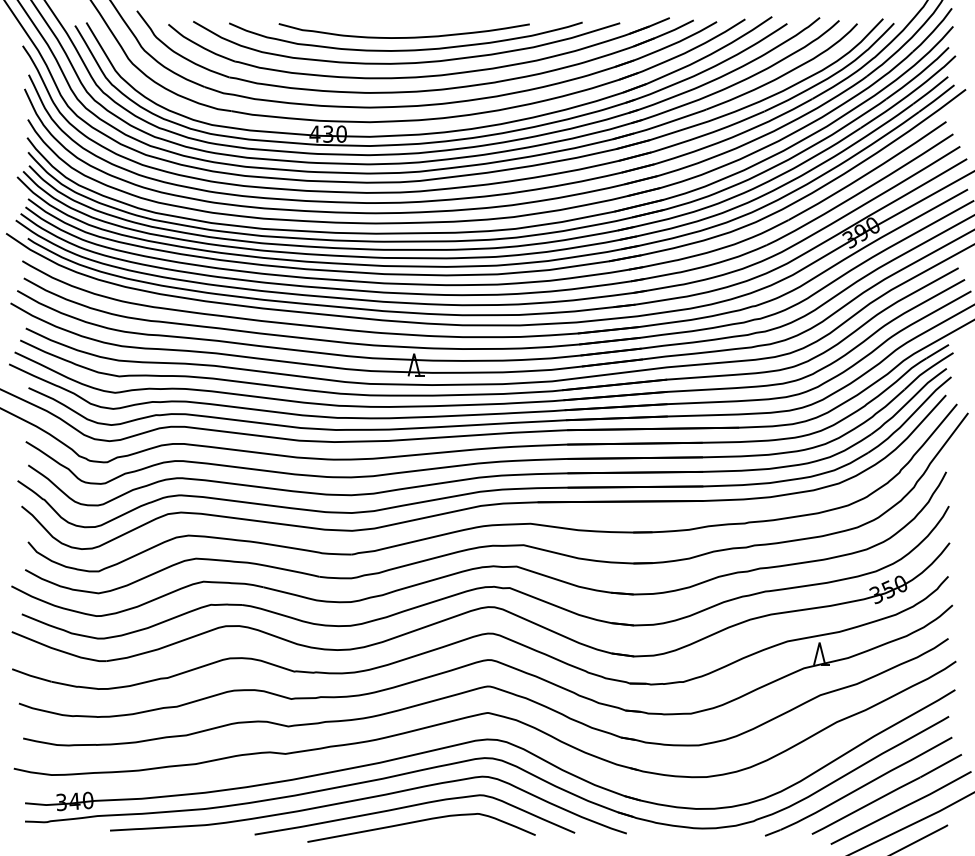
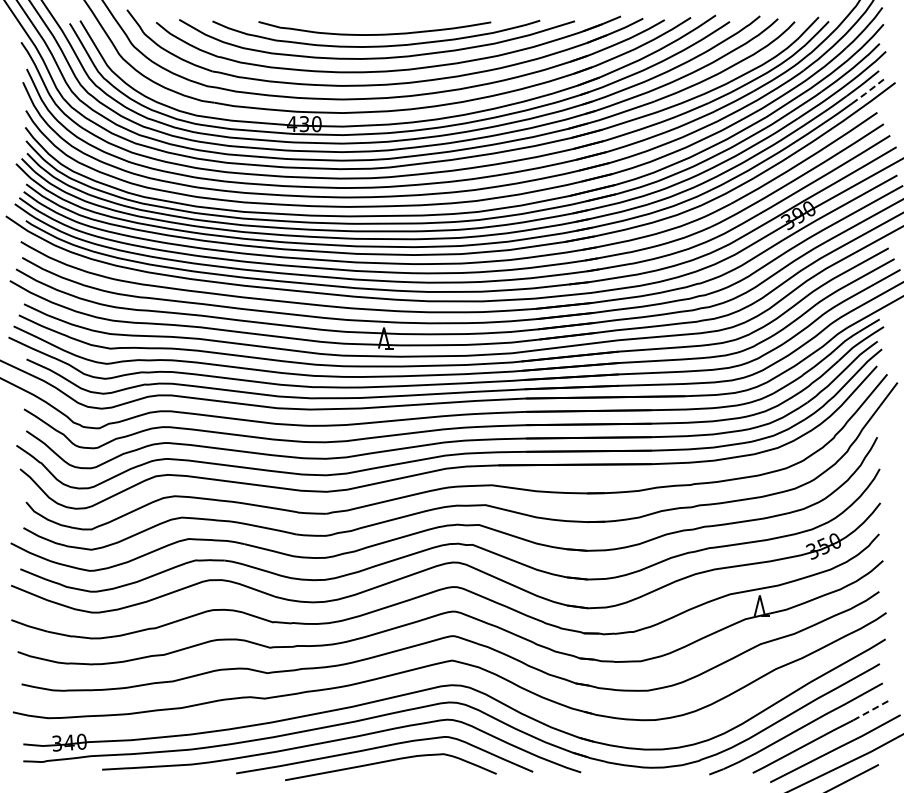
line: (936, 98) -> (868, 91), solid -> dashed
line: (941, 765) -> (872, 709), solid -> dashed

